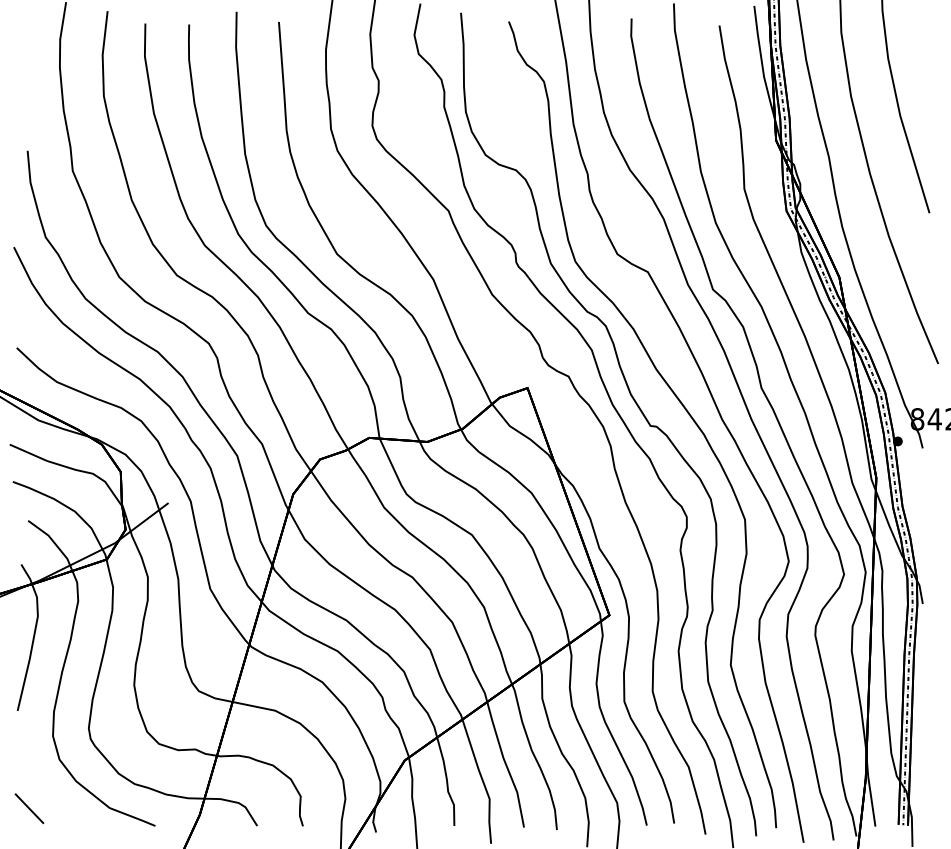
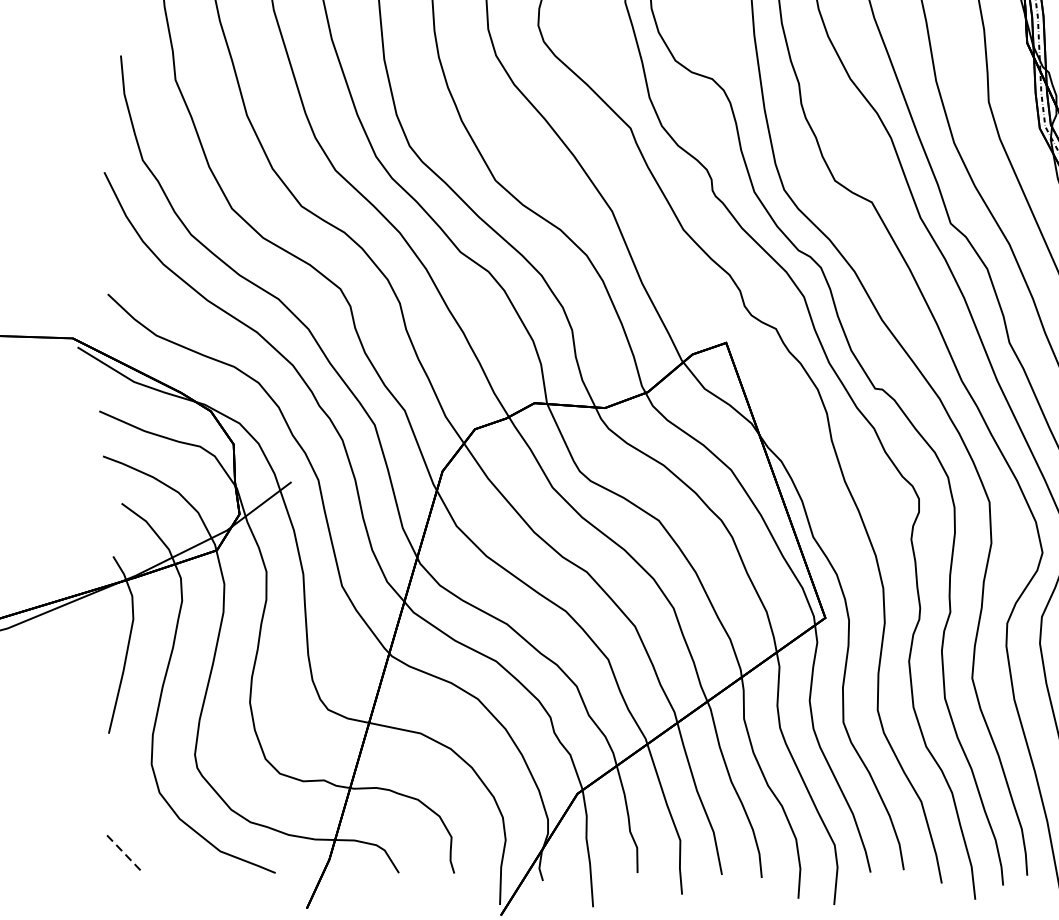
line: (29, 808) -> (123, 851), solid -> dashed

